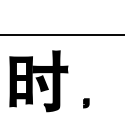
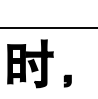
part: (86, 102) -> (67, 80), size x1.67

